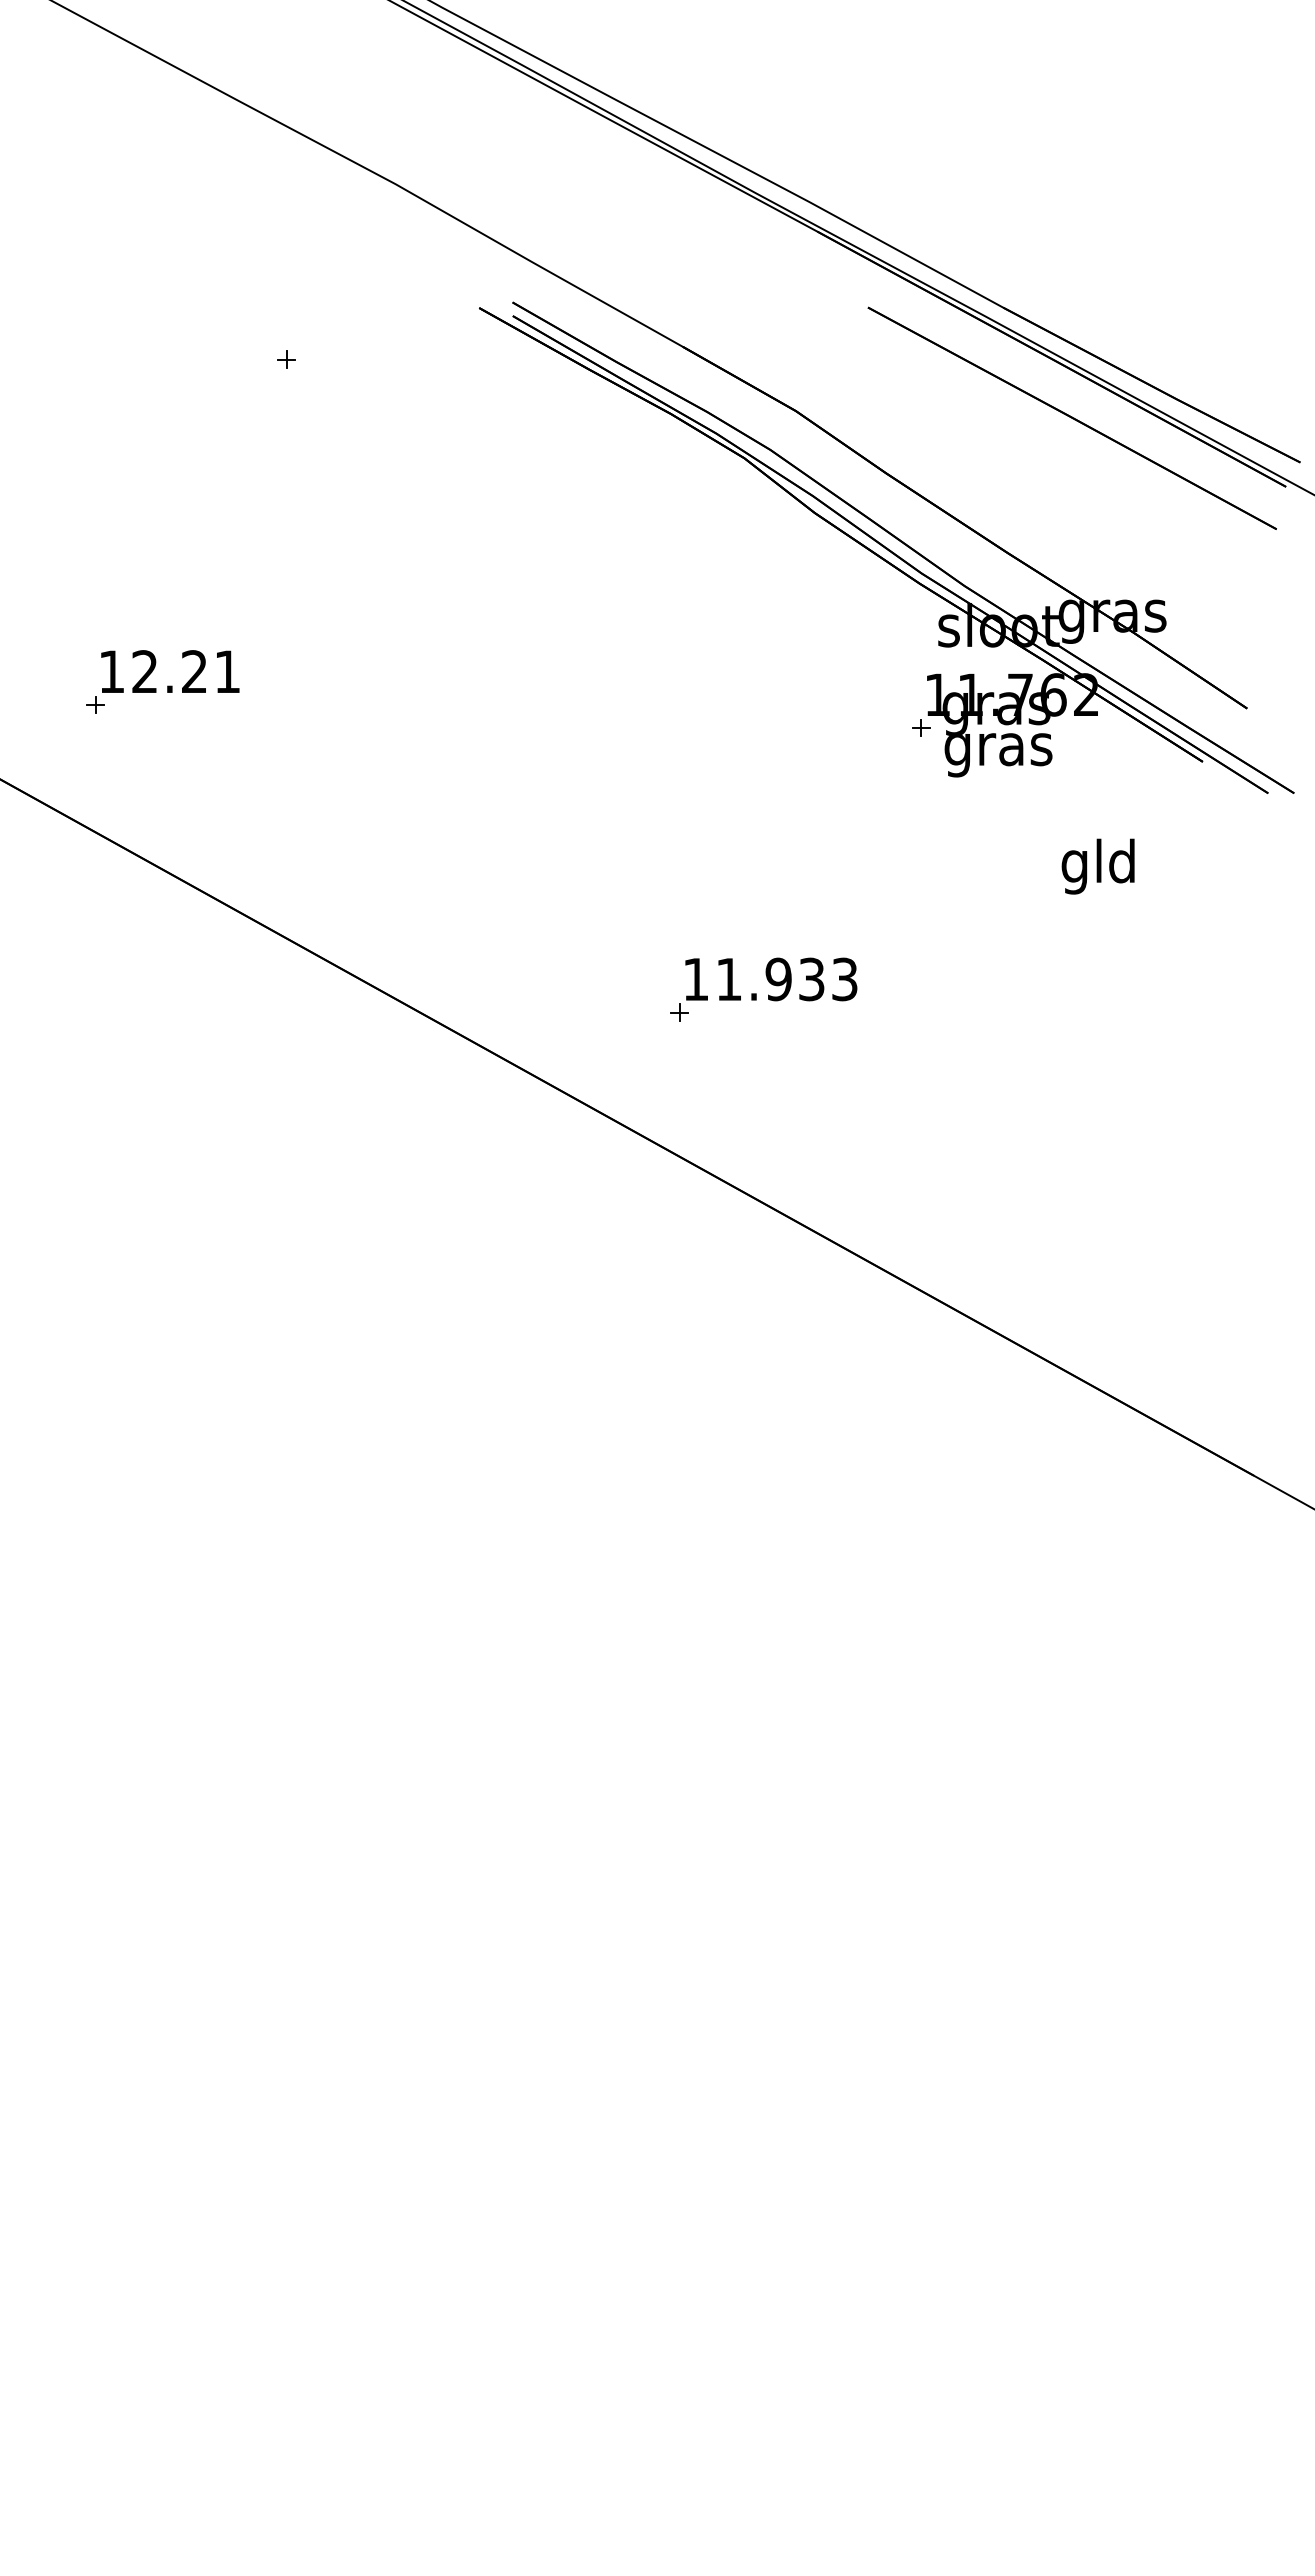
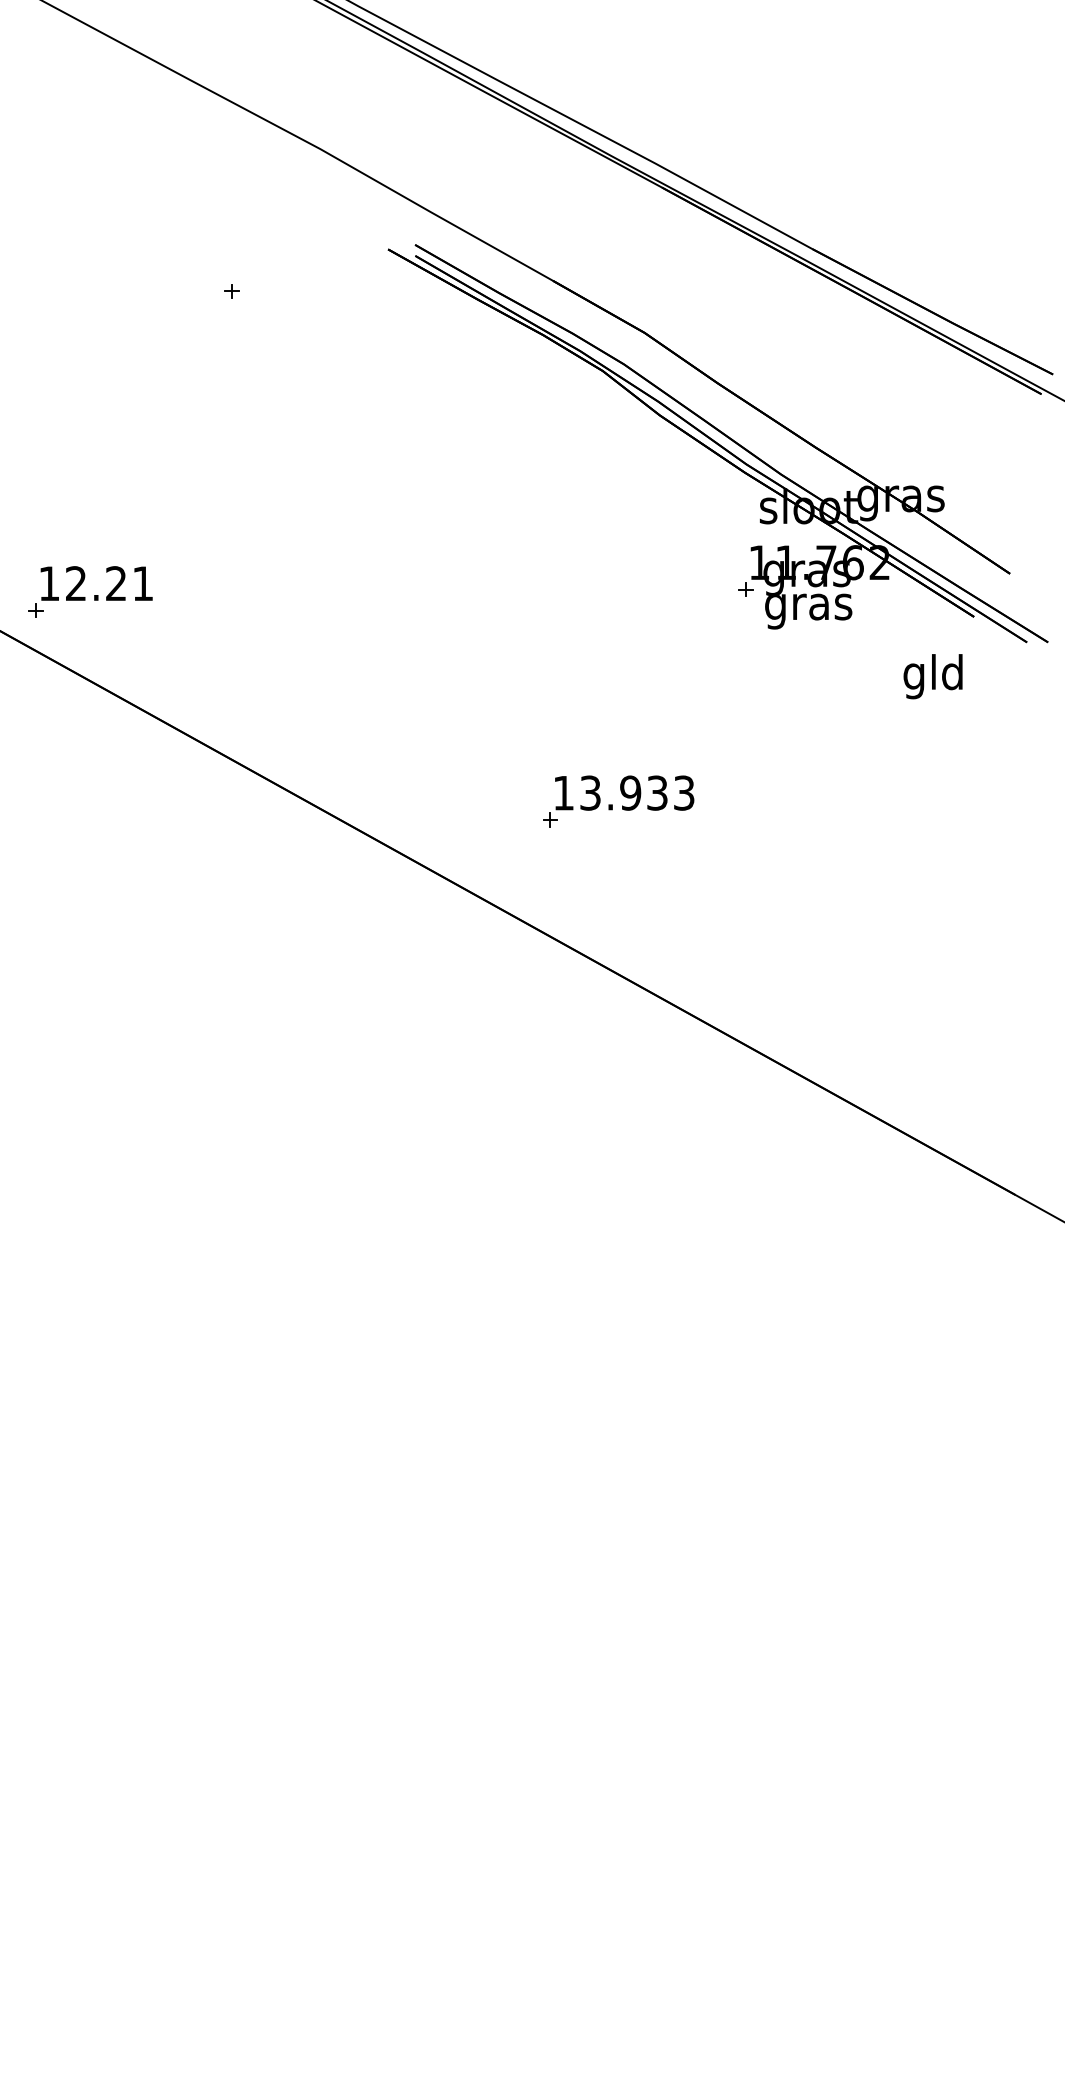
line: (1071, 417) -> (867, 338), removed
part: (167, 685) -> (94, 594), moved
text: (1097, 866) -> (932, 676), moved
text: (728, 979) -> (589, 793), 11.933 -> 13.933

